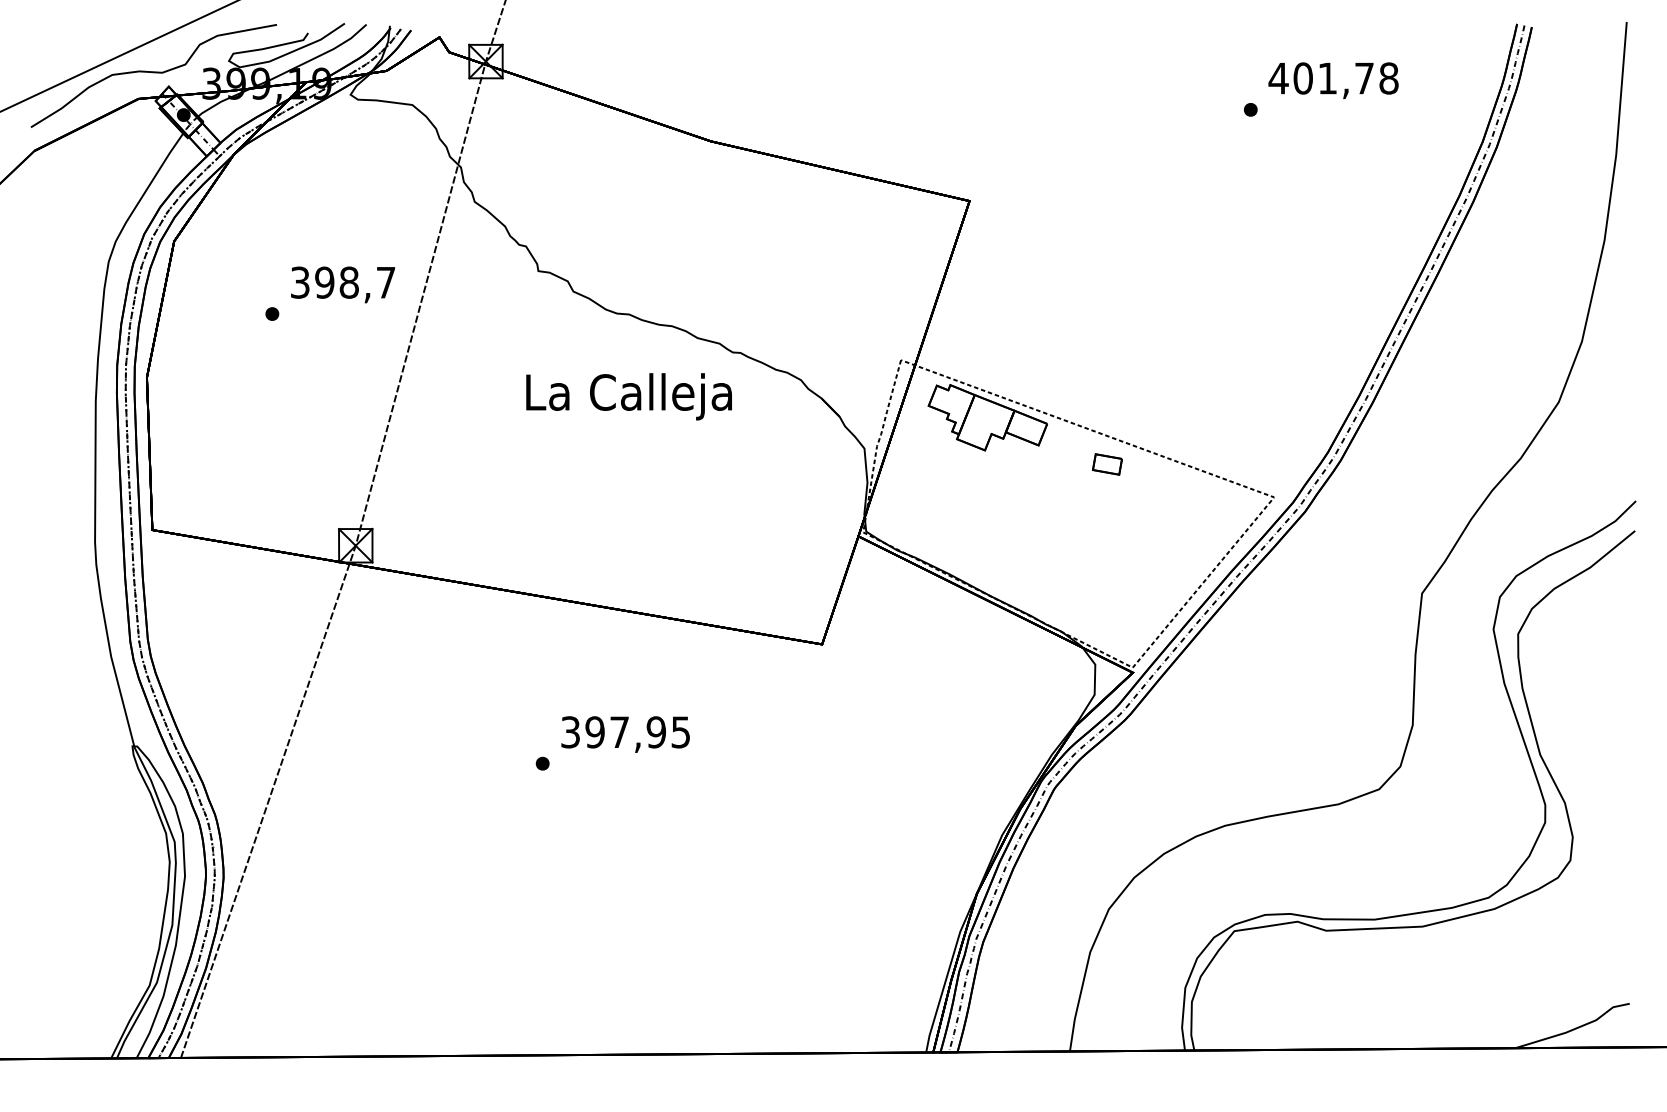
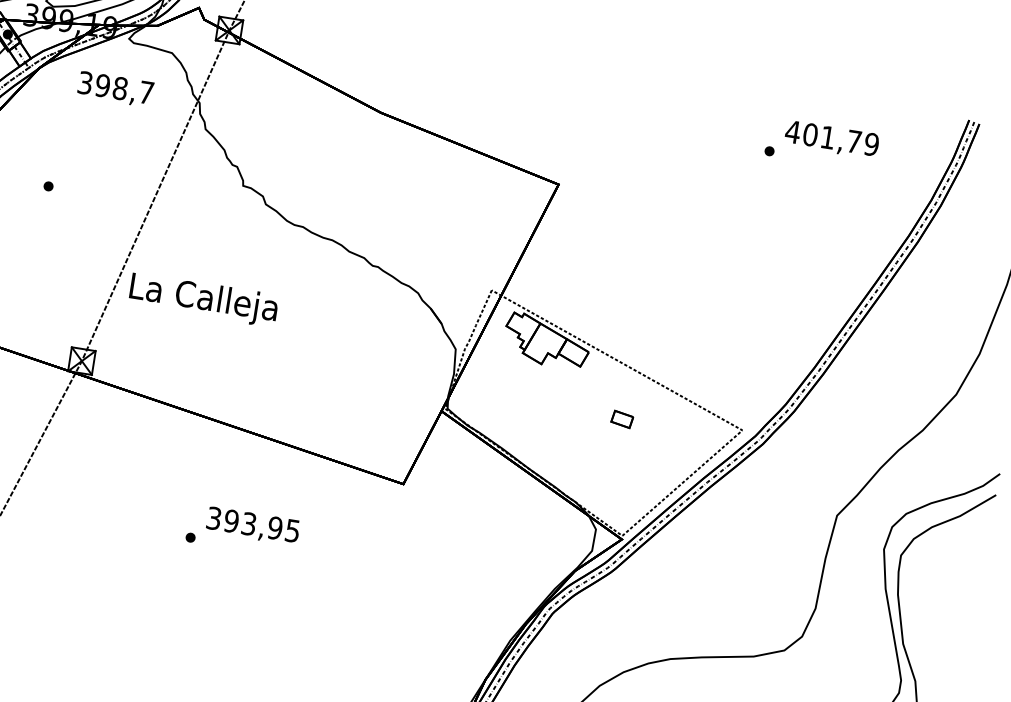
text: (1388, 78) -> (871, 144), 401,78 -> 401,79
text: (343, 284) -> (115, 89), moved
text: (628, 396) -> (203, 299), moved
part: (1107, 464) -> (622, 419), moved
text: (619, 732) -> (248, 524), 397,95 -> 393,95

